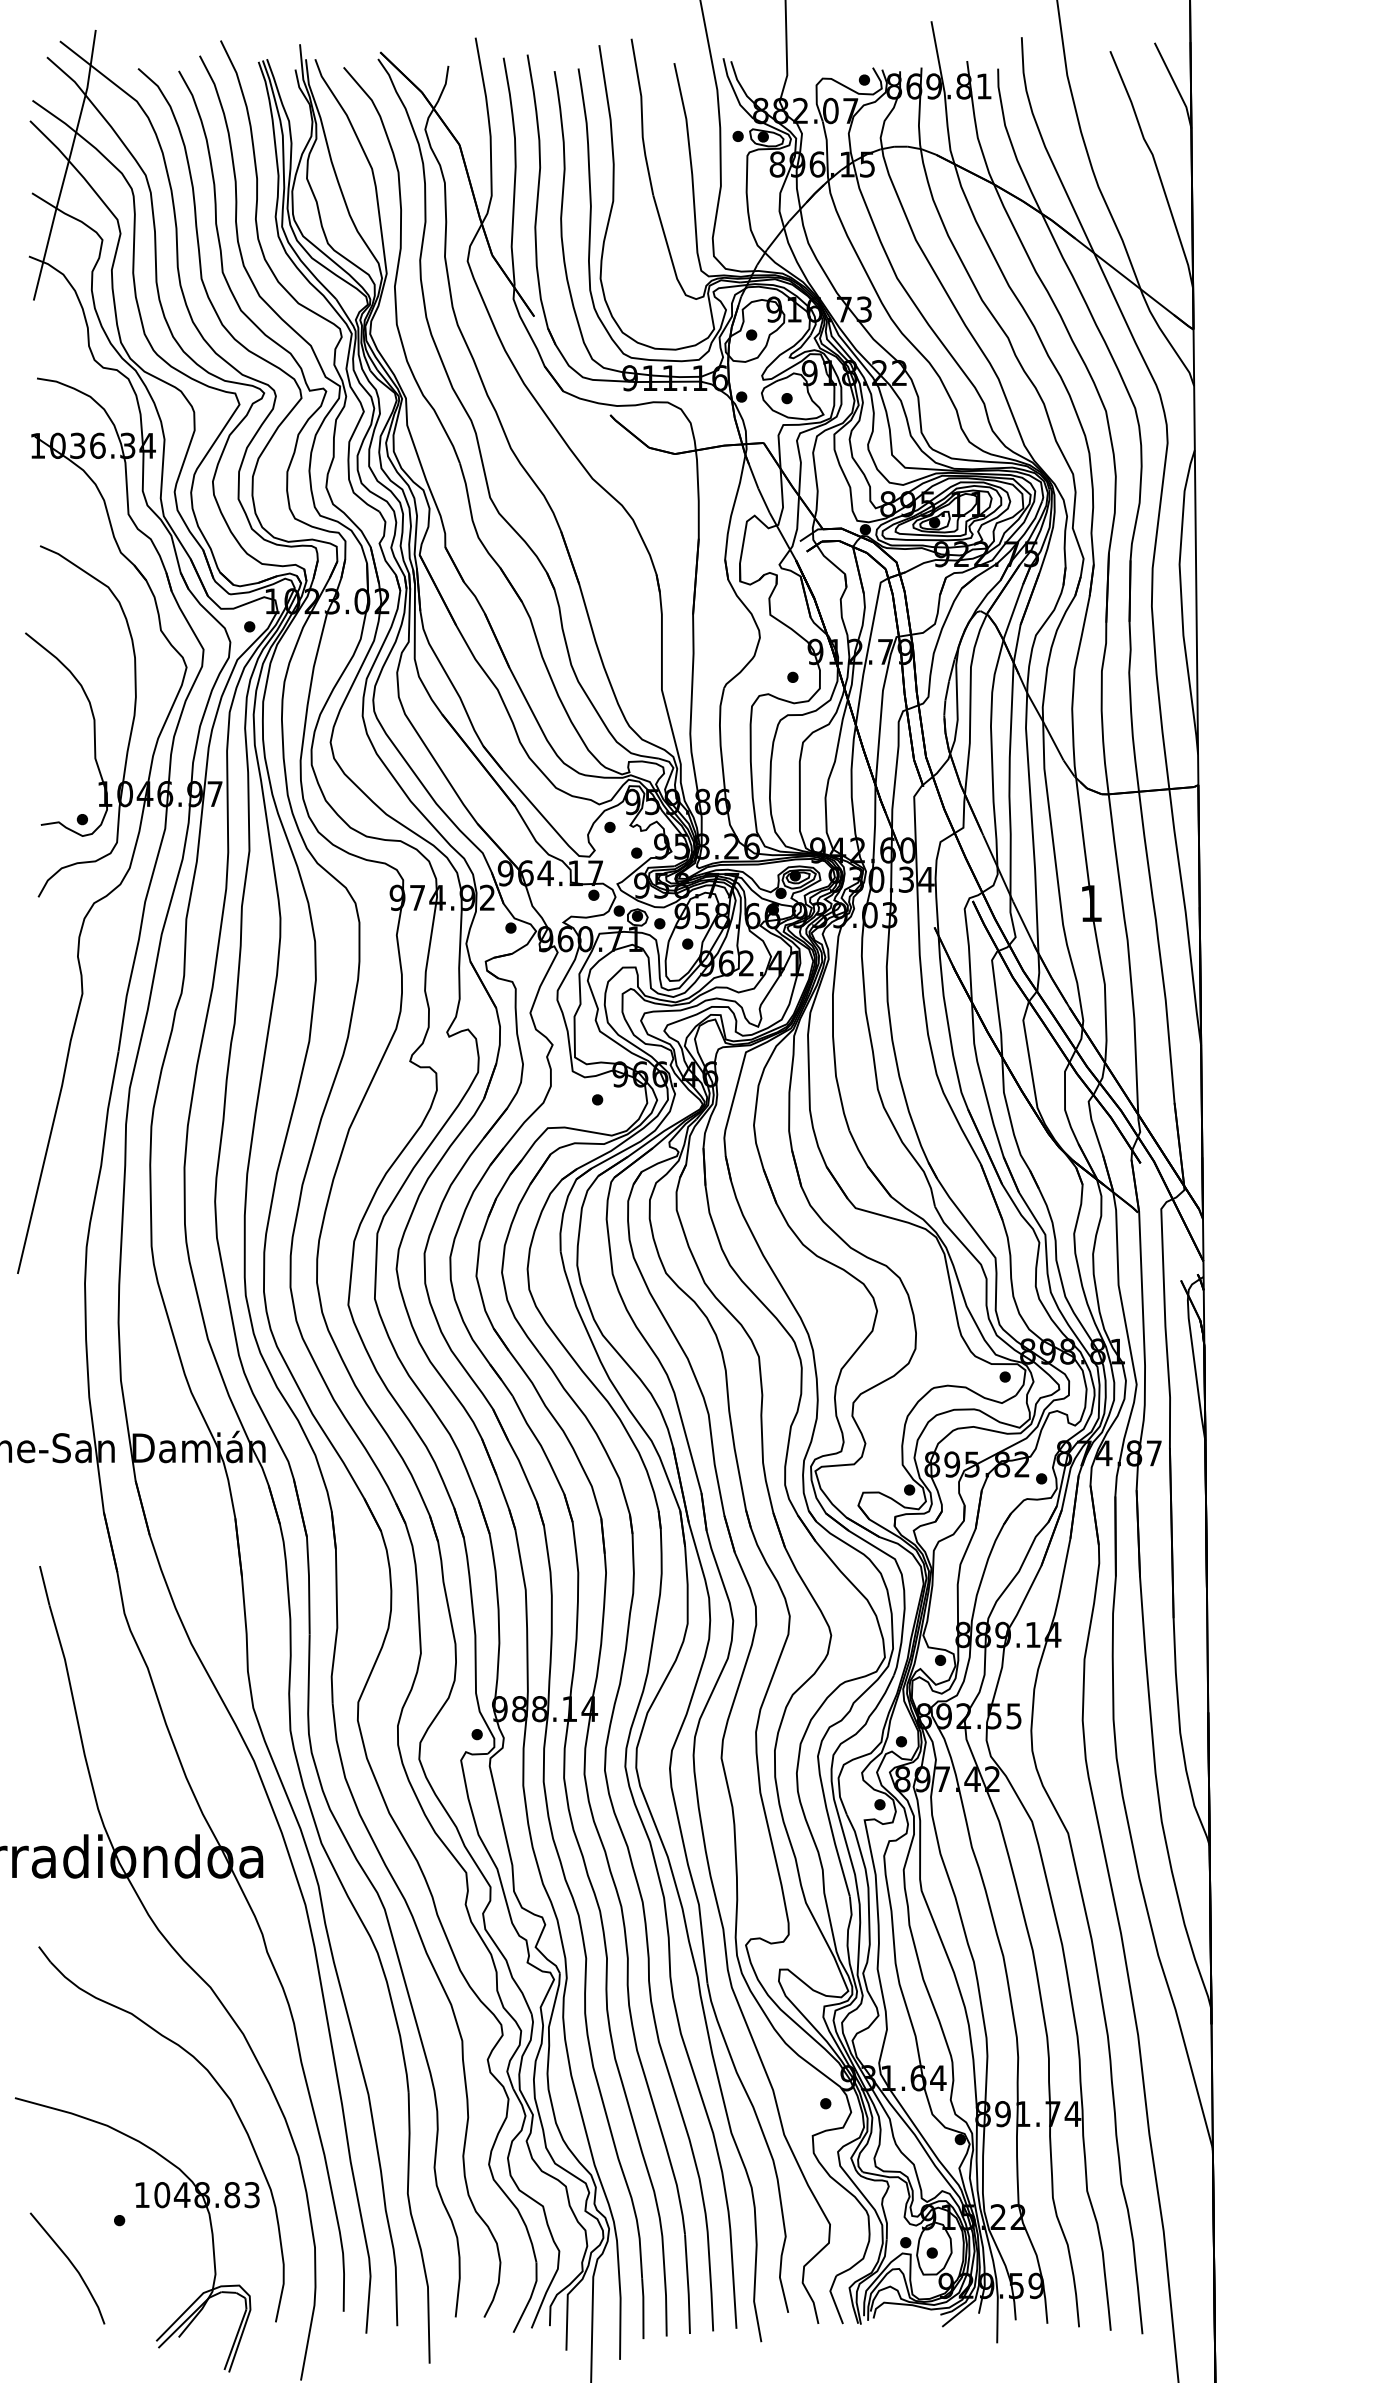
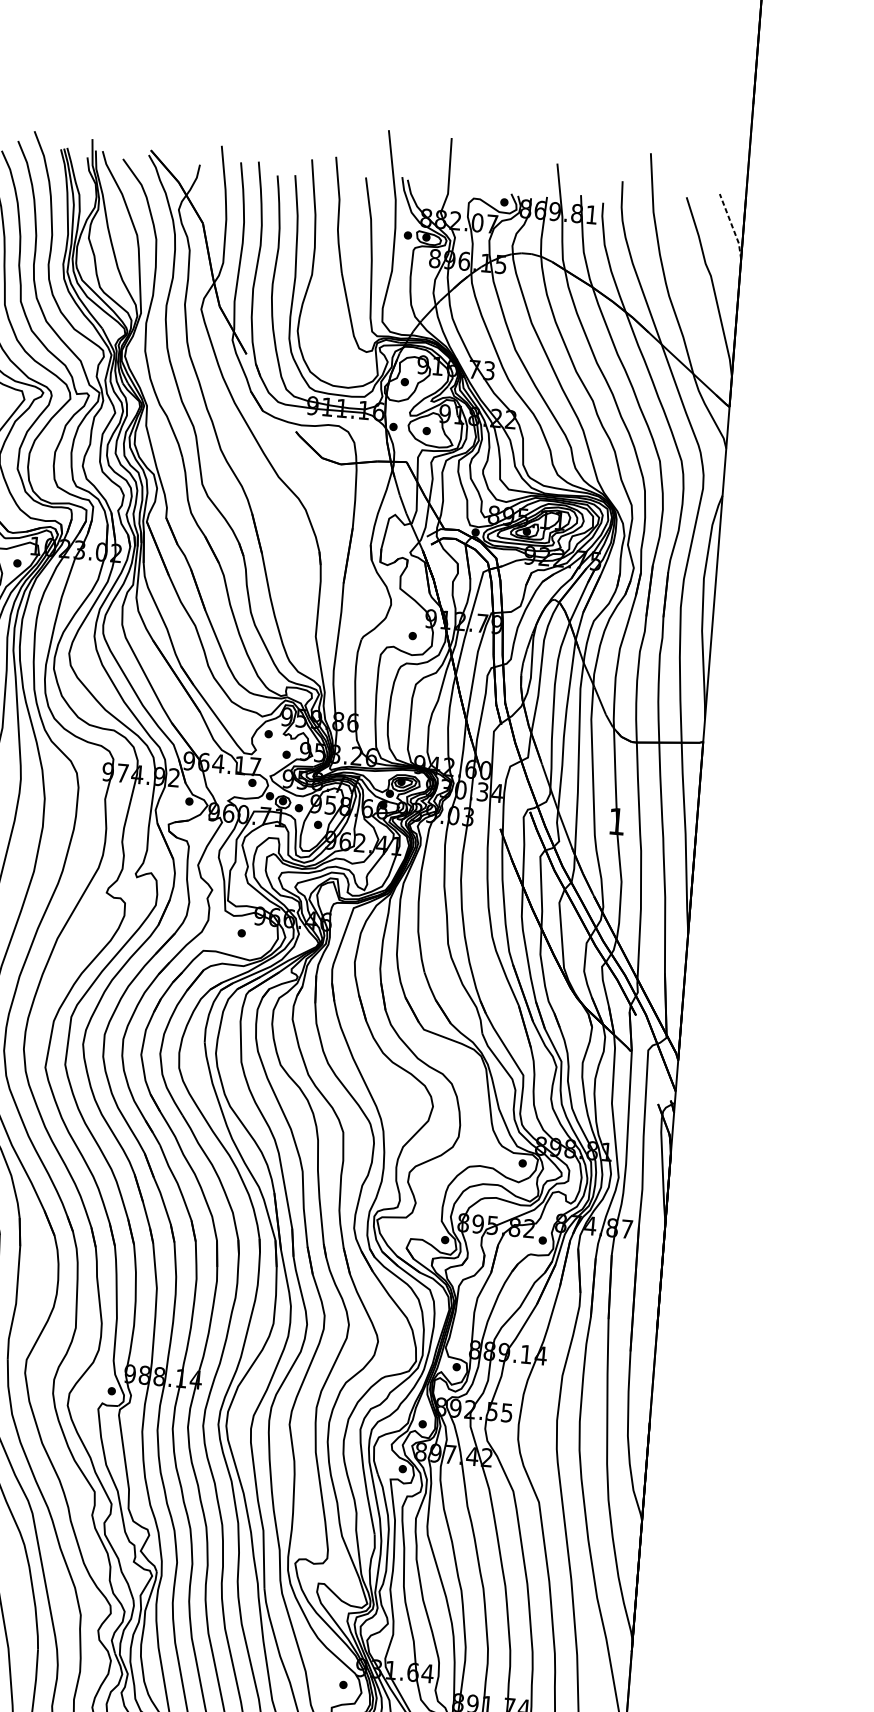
line: (1175, 84) -> (732, 225), solid -> dashed

